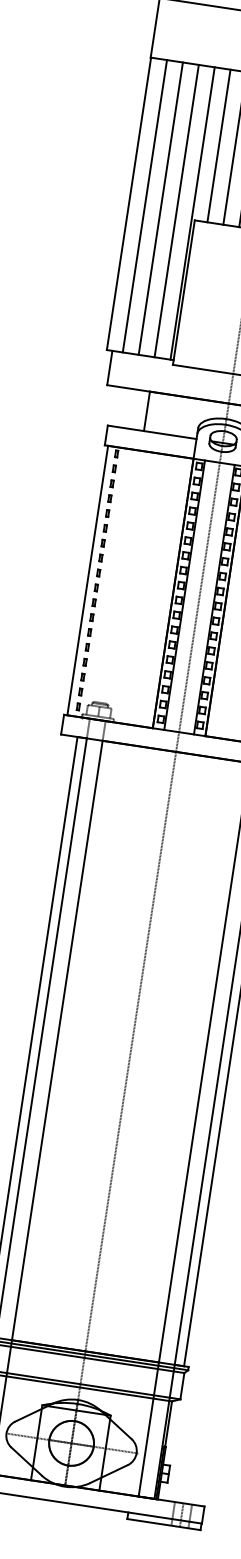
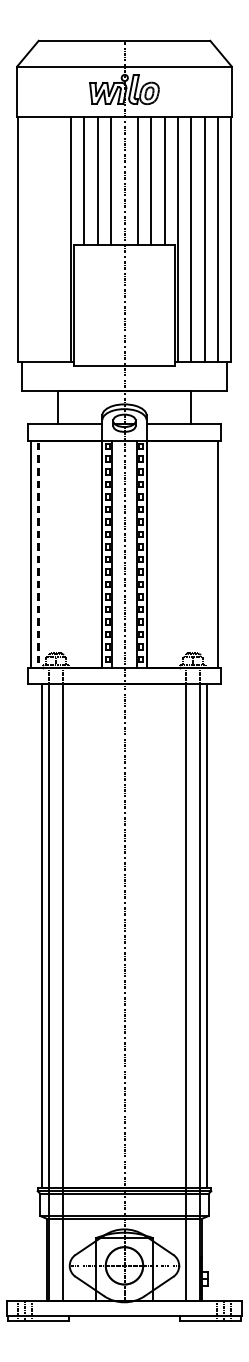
line: (144, 206) -> (30, 239), removed
line: (161, 208) -> (44, 239), removed
line: (176, 211) -> (57, 239), removed

